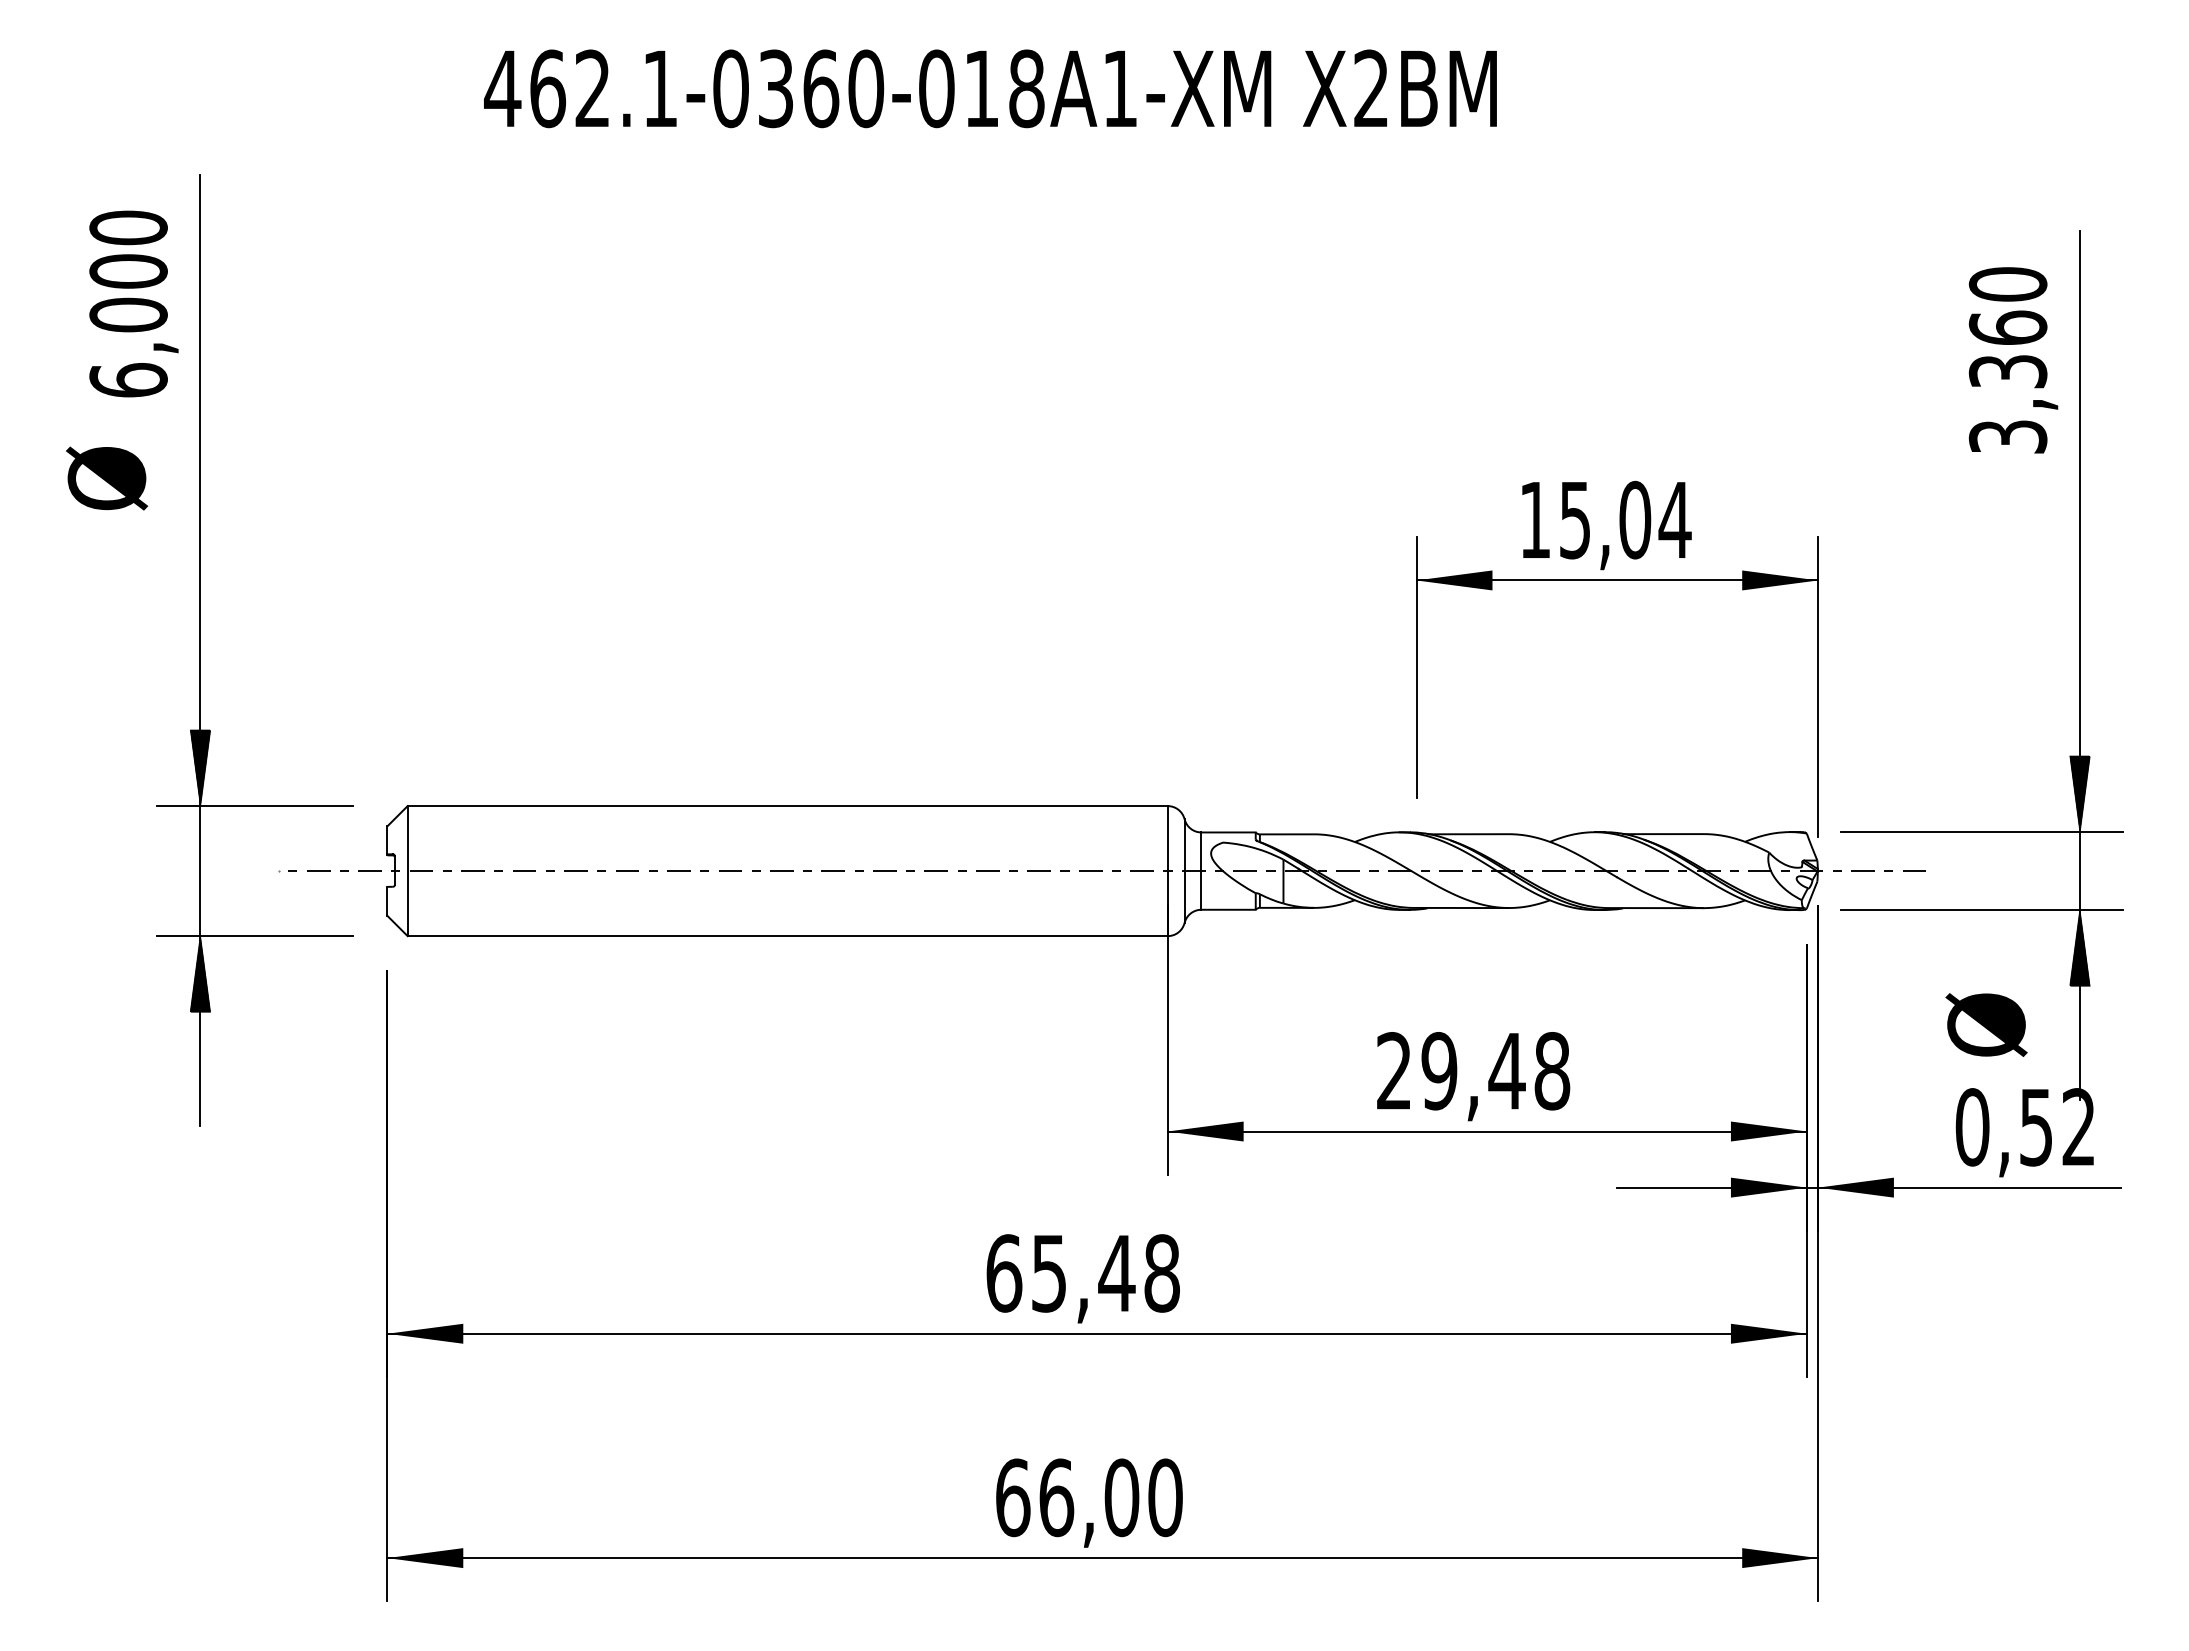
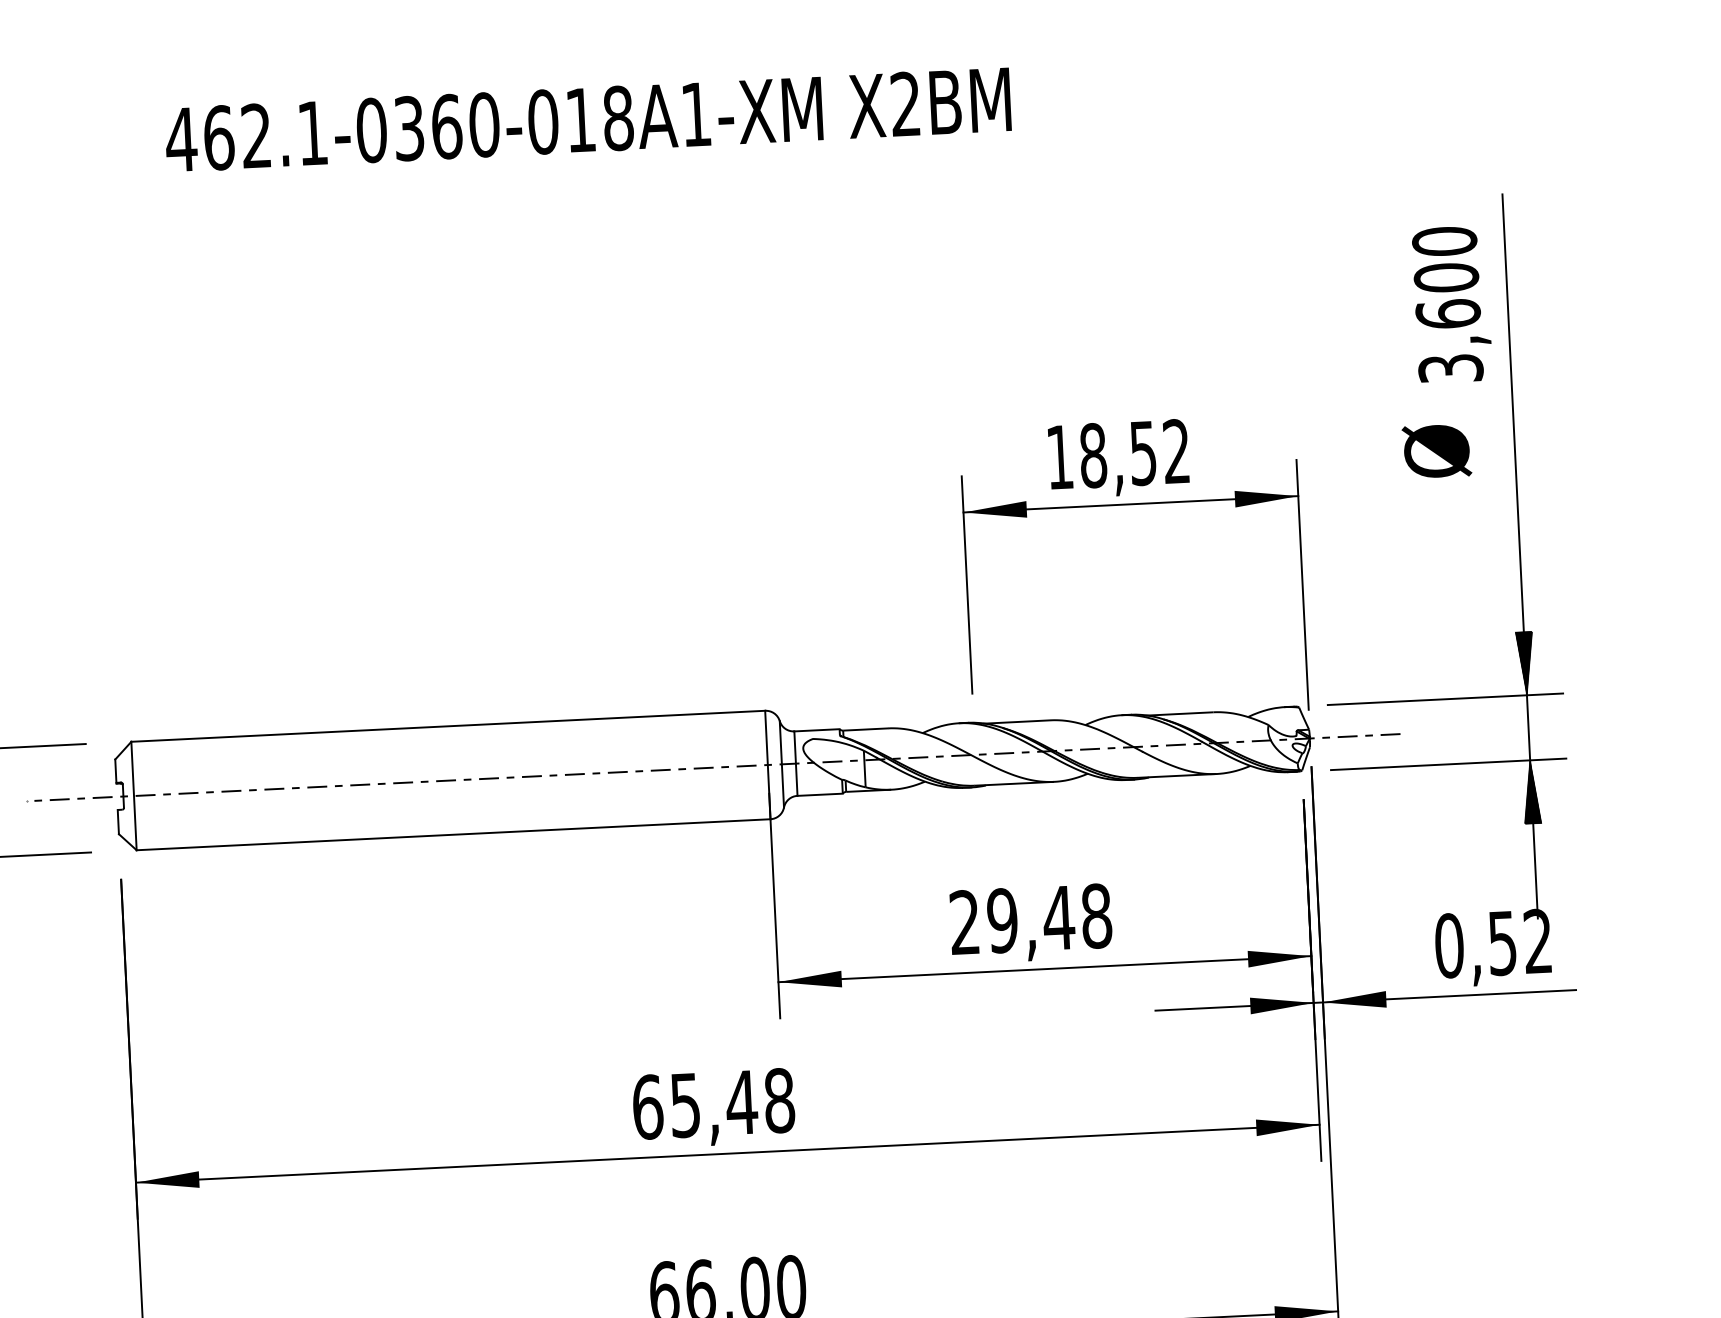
text: (2007, 349) -> (1446, 295), 3,360 -> 3,600
text: (1625, 519) -> (1135, 453), 15,04 -> 18,52
text: (1986, 1024) -> (1436, 450), moved

